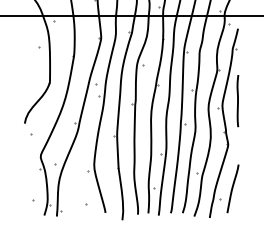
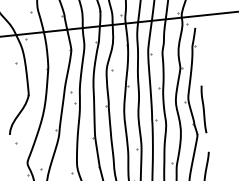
line: (237, 101) -> (203, 109), moved

